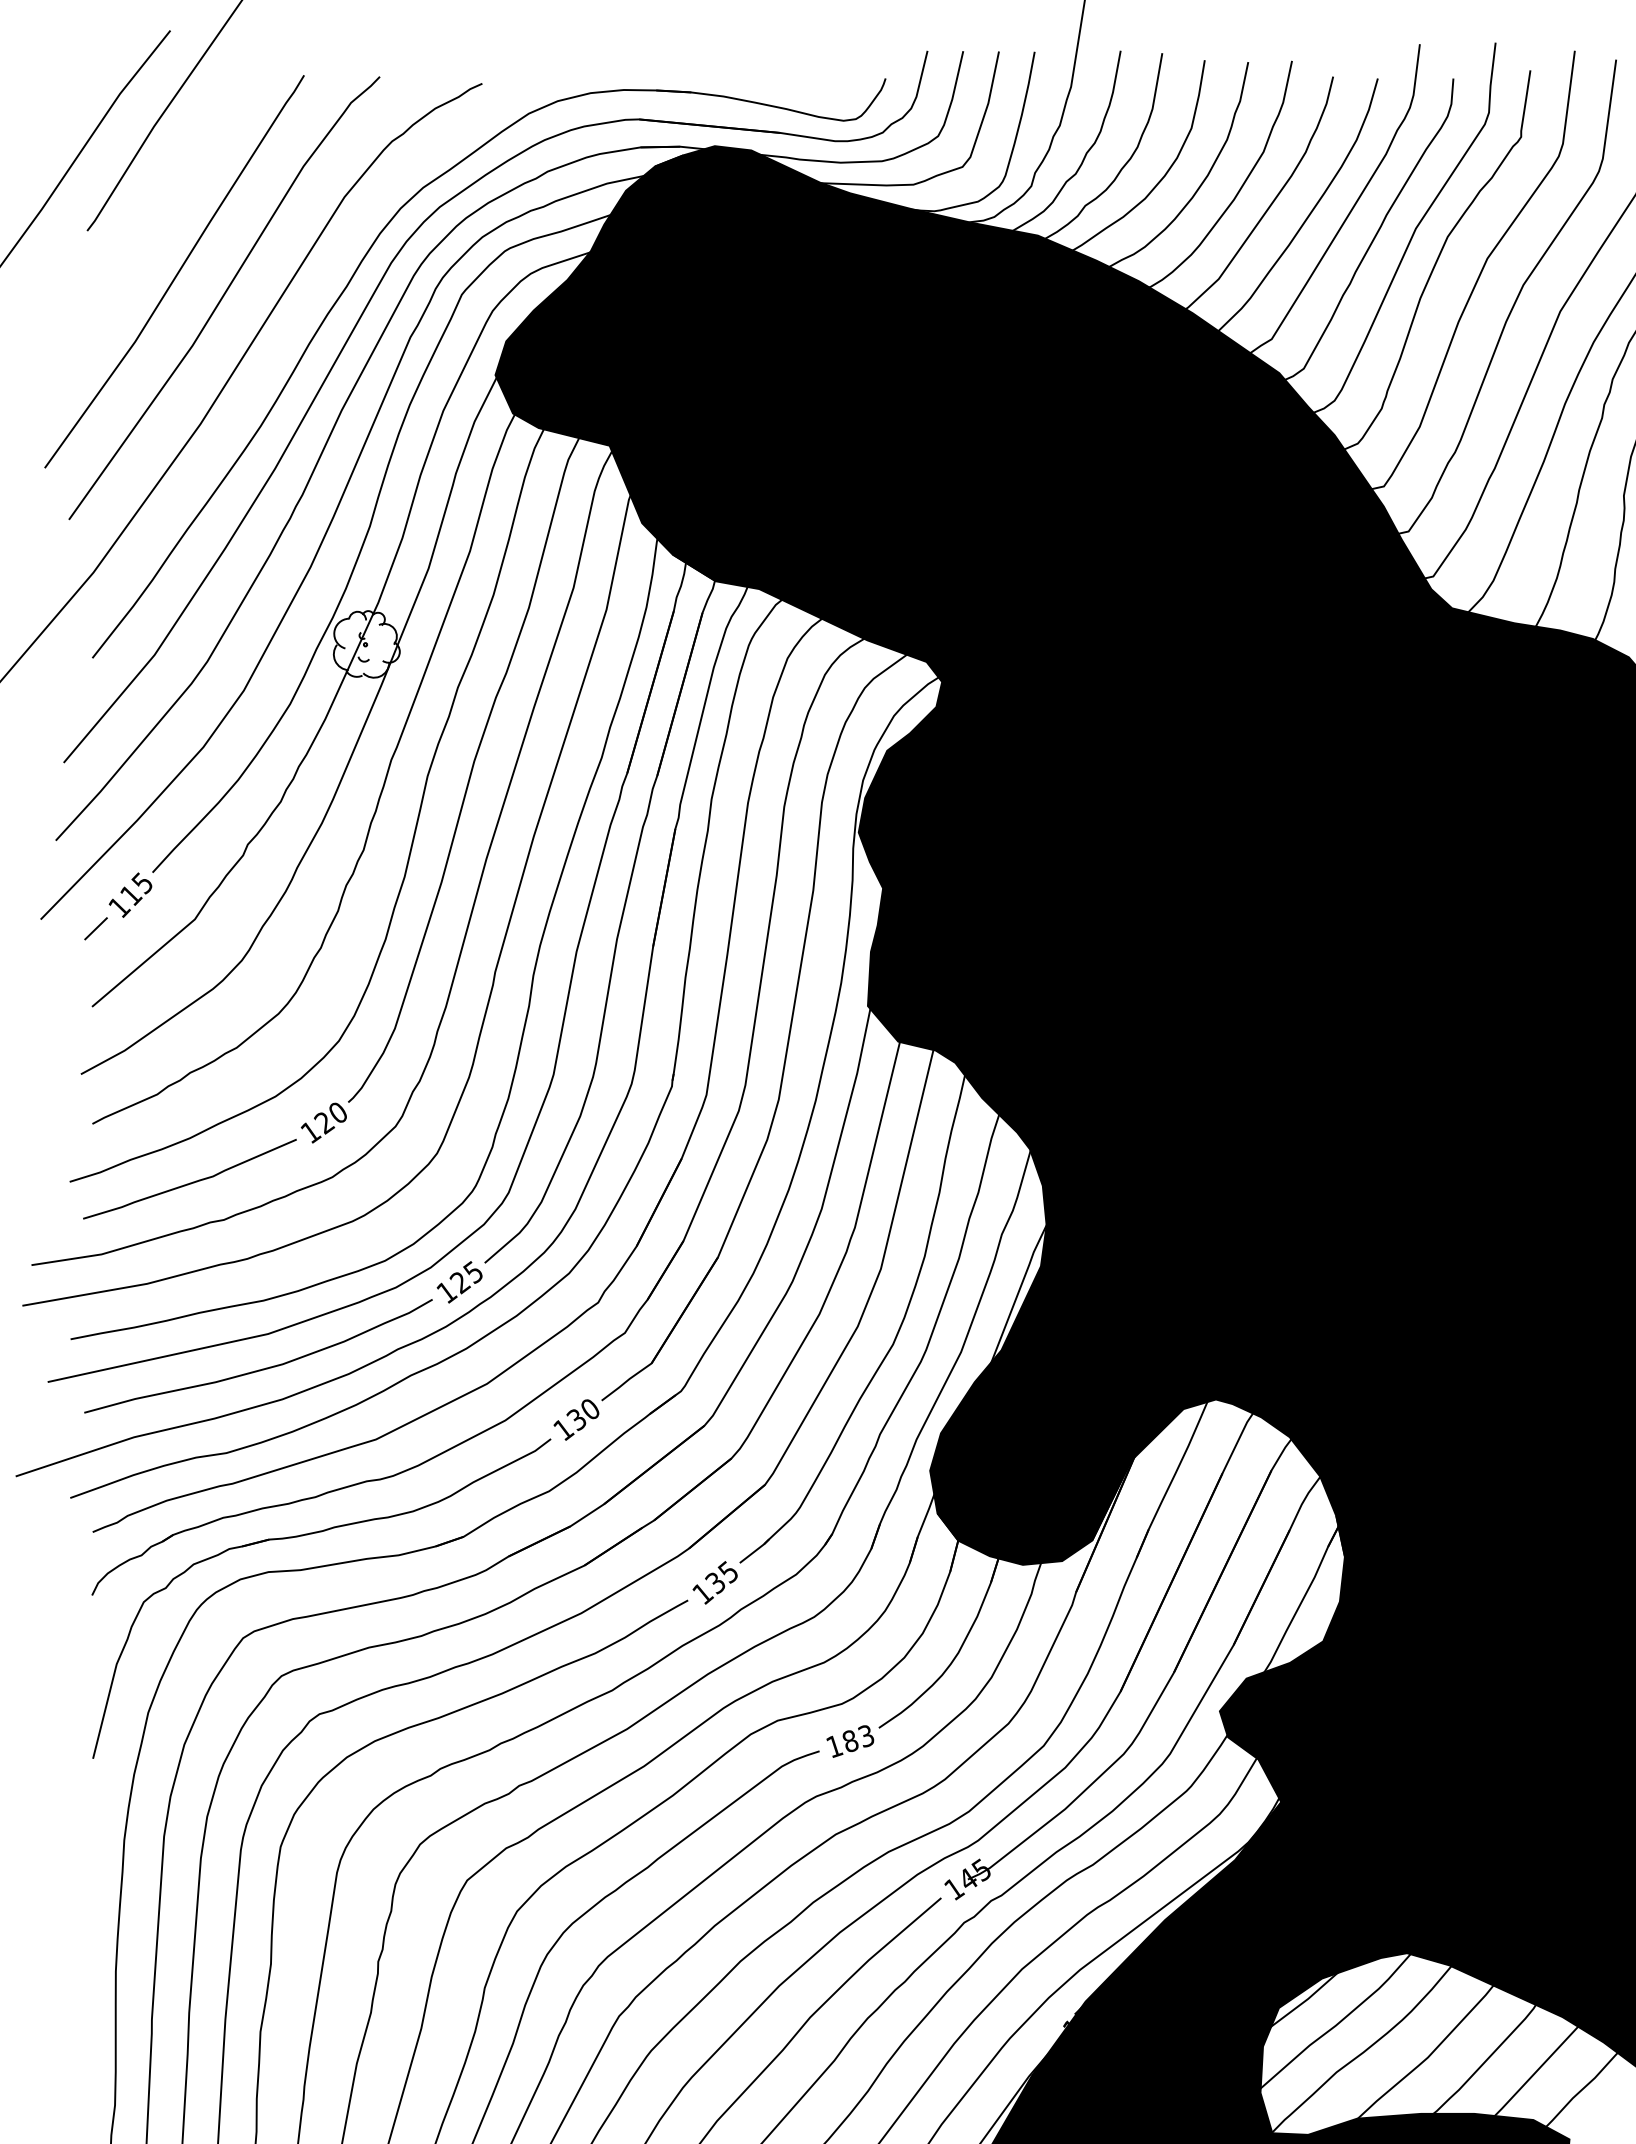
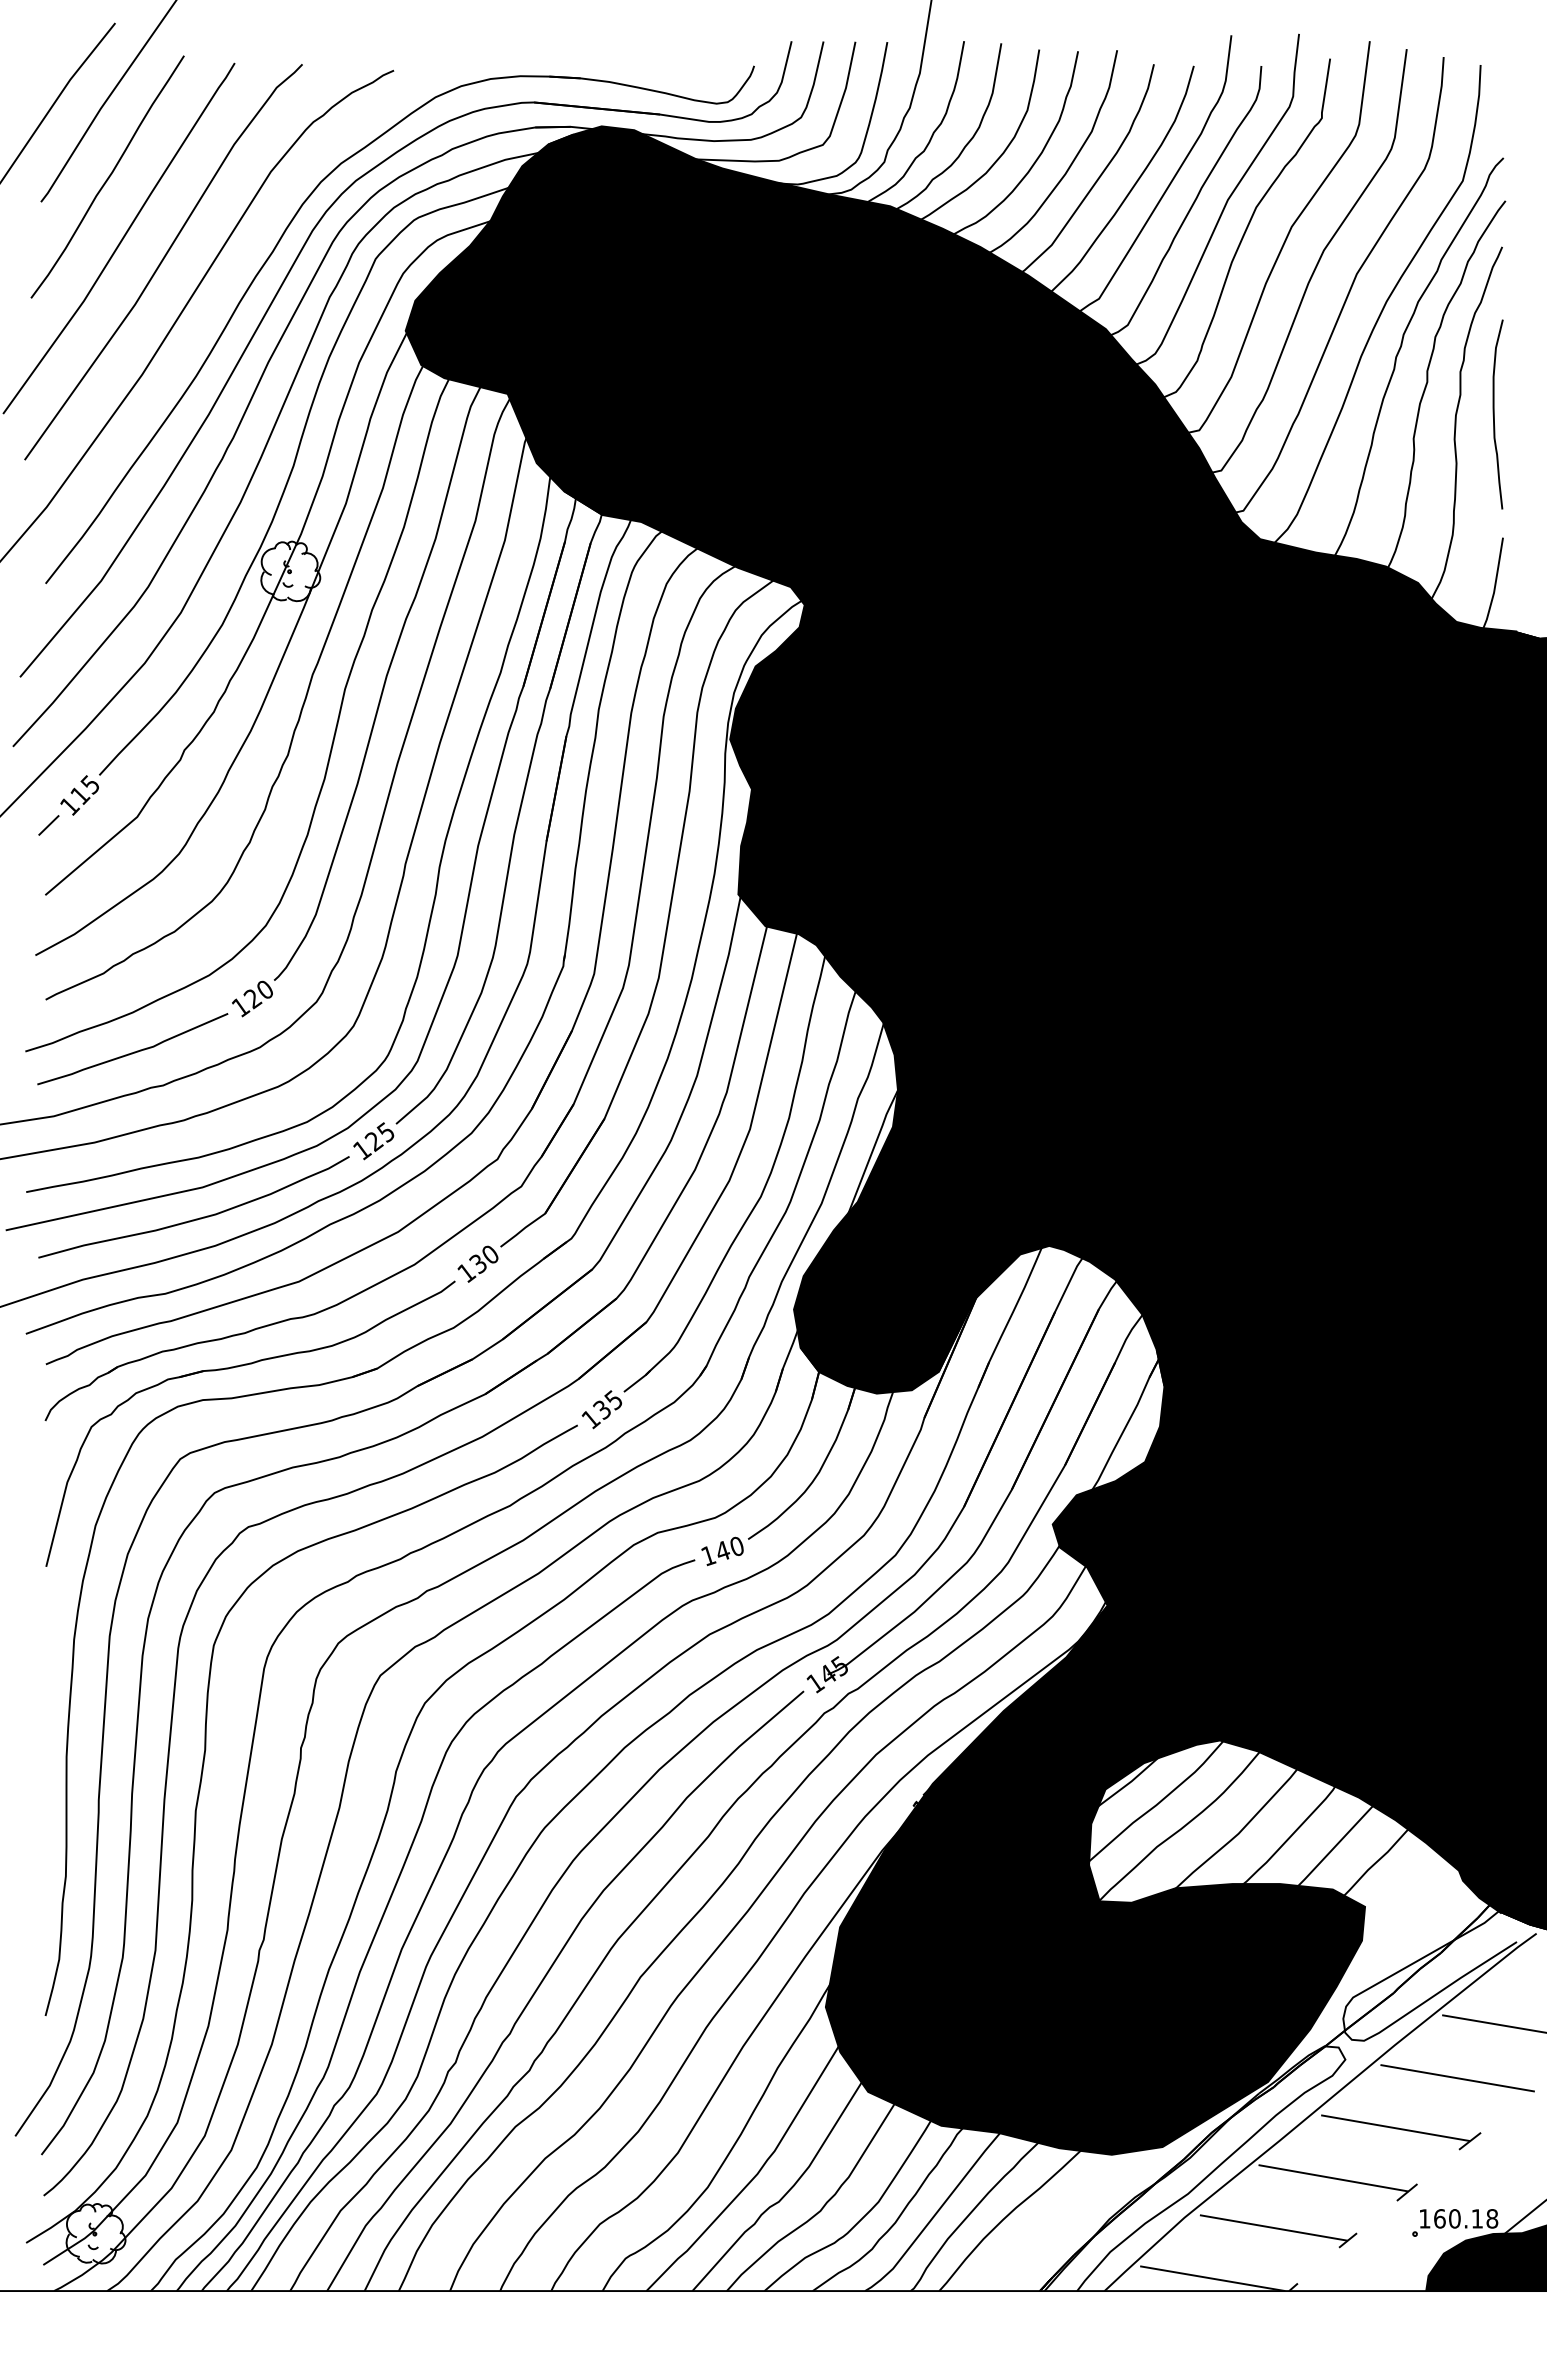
curve: (162, 202) -> (108, 176), added
text: (857, 1738) -> (729, 1548), 183 -> 140

